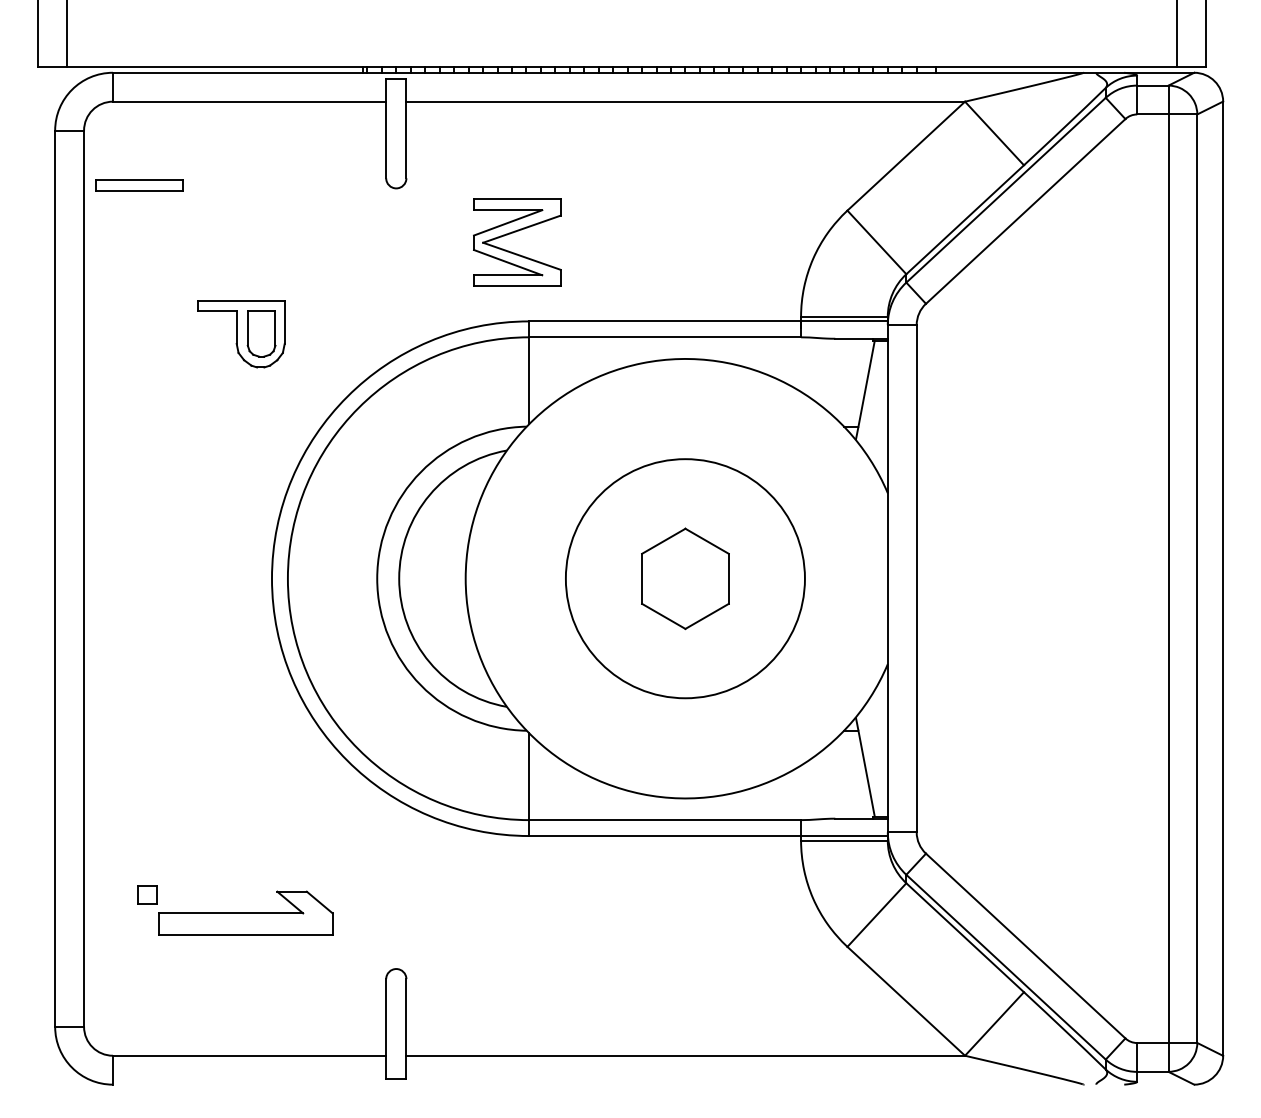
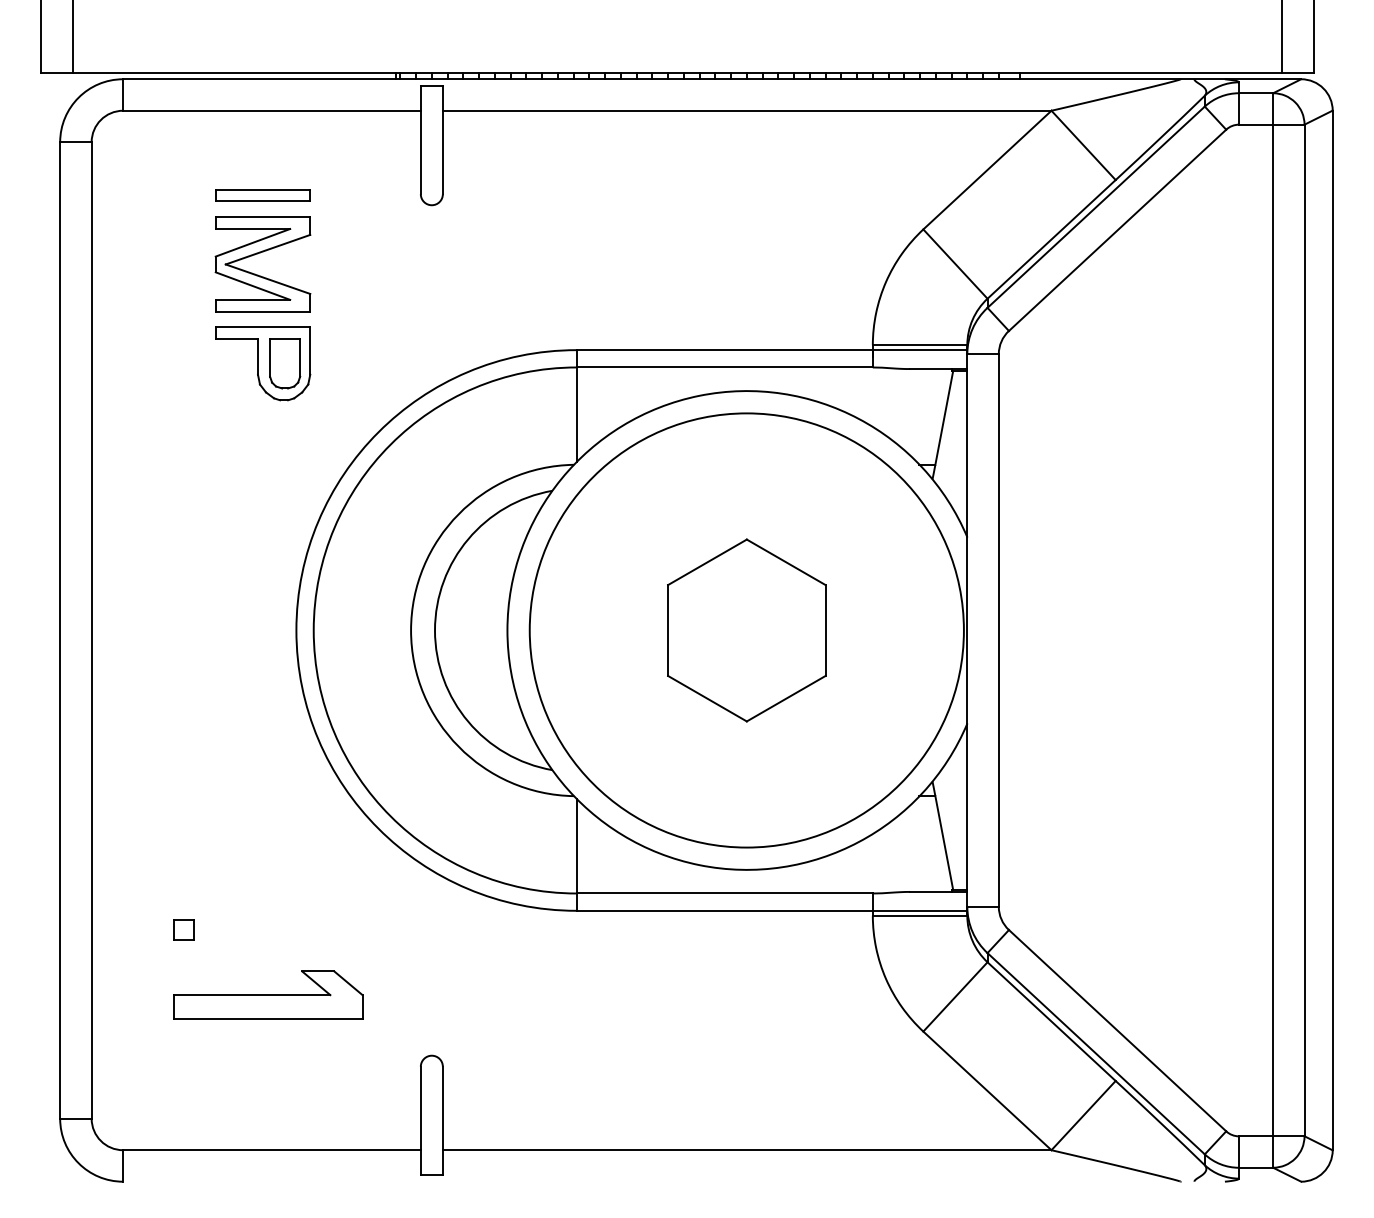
part: (139, 185) -> (263, 195), moved
part: (513, 233) -> (258, 254), moved
circle: (685, 578) -> (746, 630), size x1.67
part: (685, 578) -> (746, 630), size x1.67
part: (147, 894) -> (183, 929), moved

